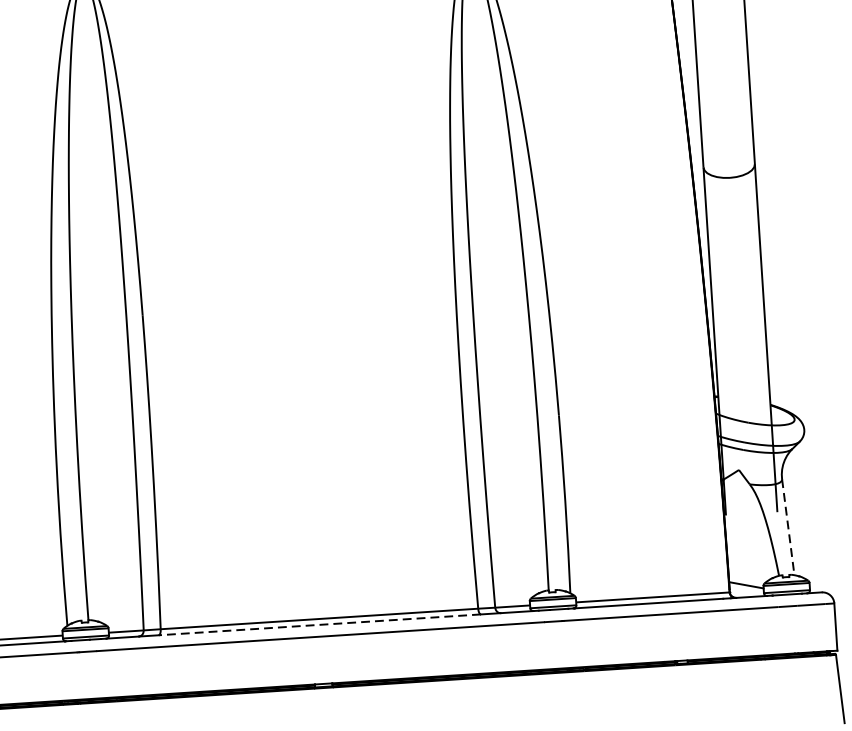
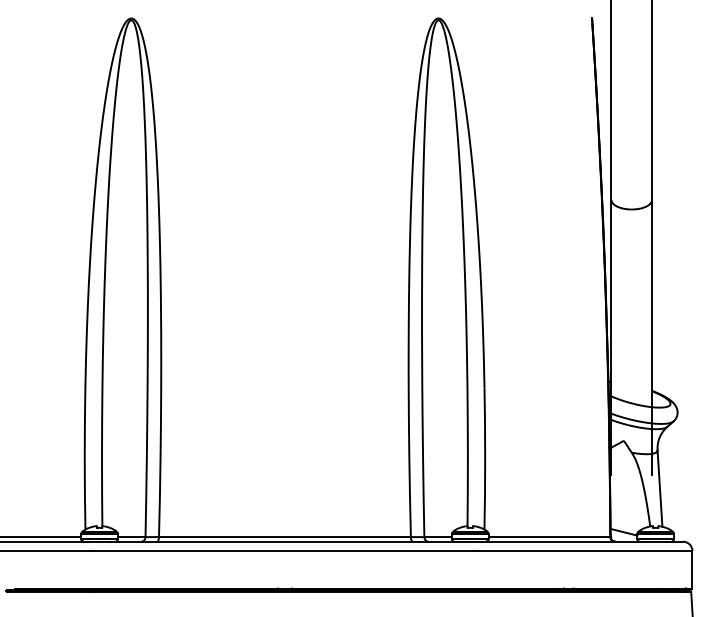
line: (788, 528) -> (660, 489), dashed -> solid
line: (319, 624) -> (284, 541), dashed -> solid

